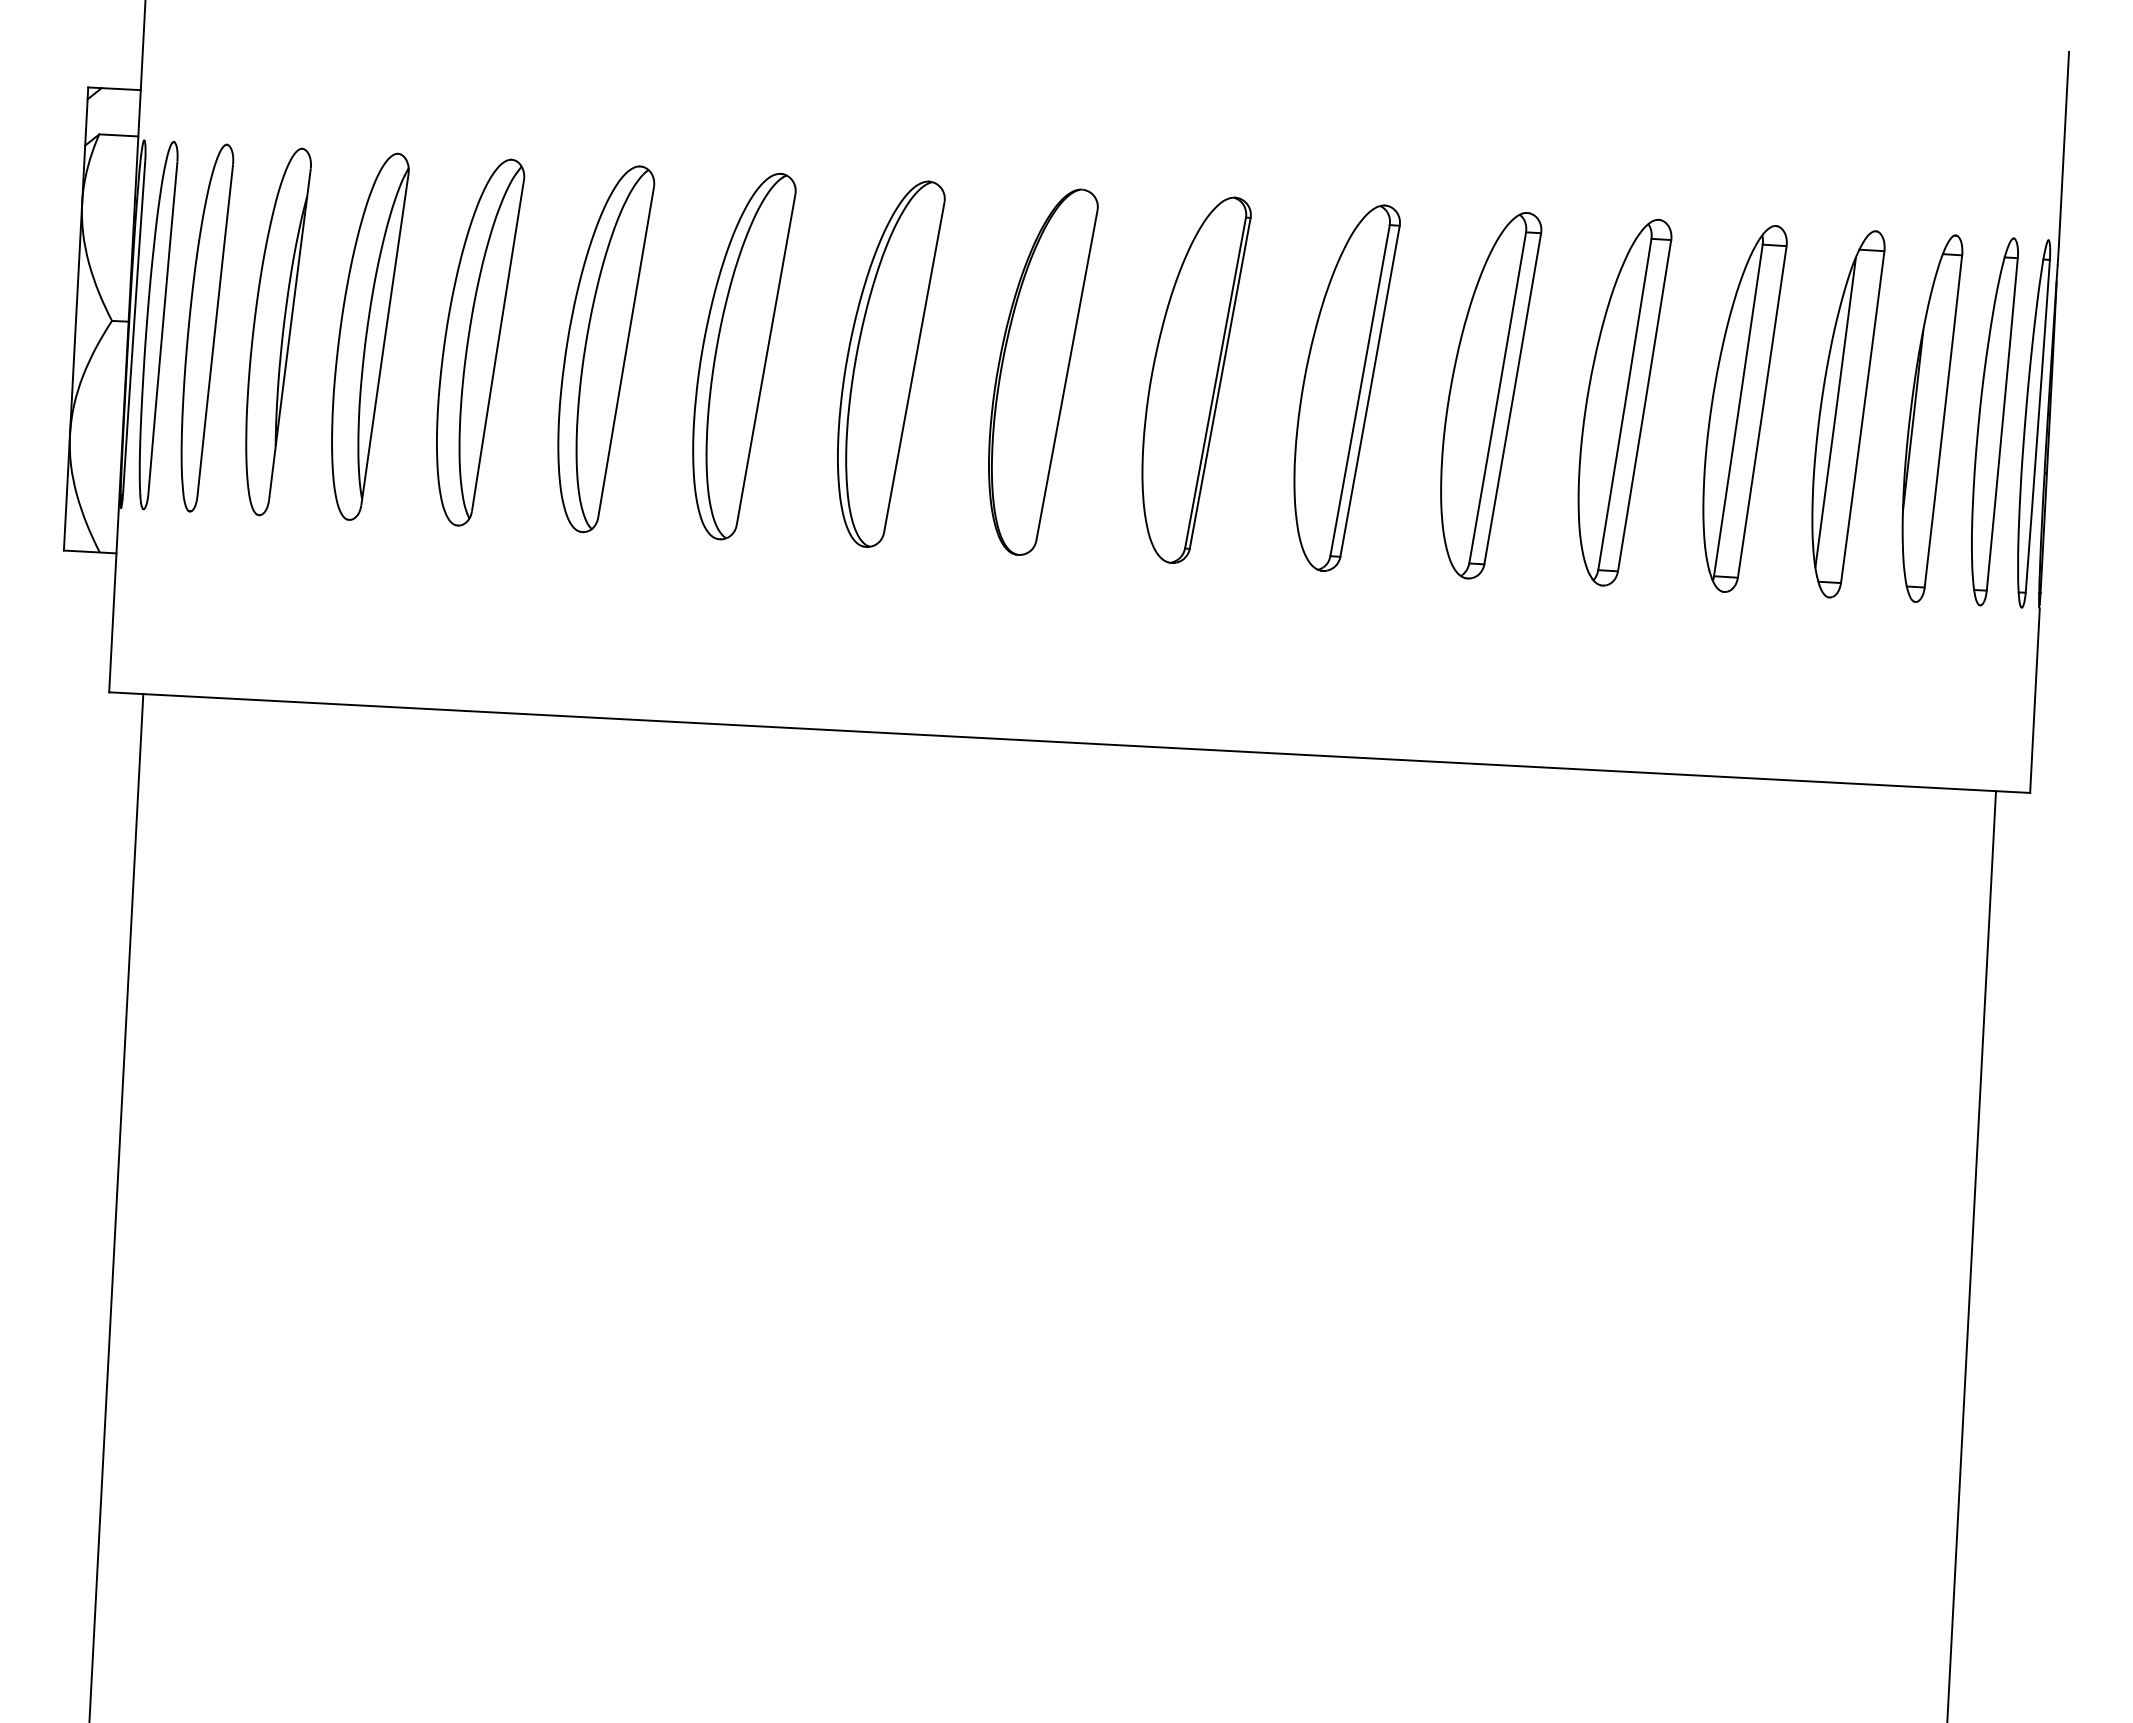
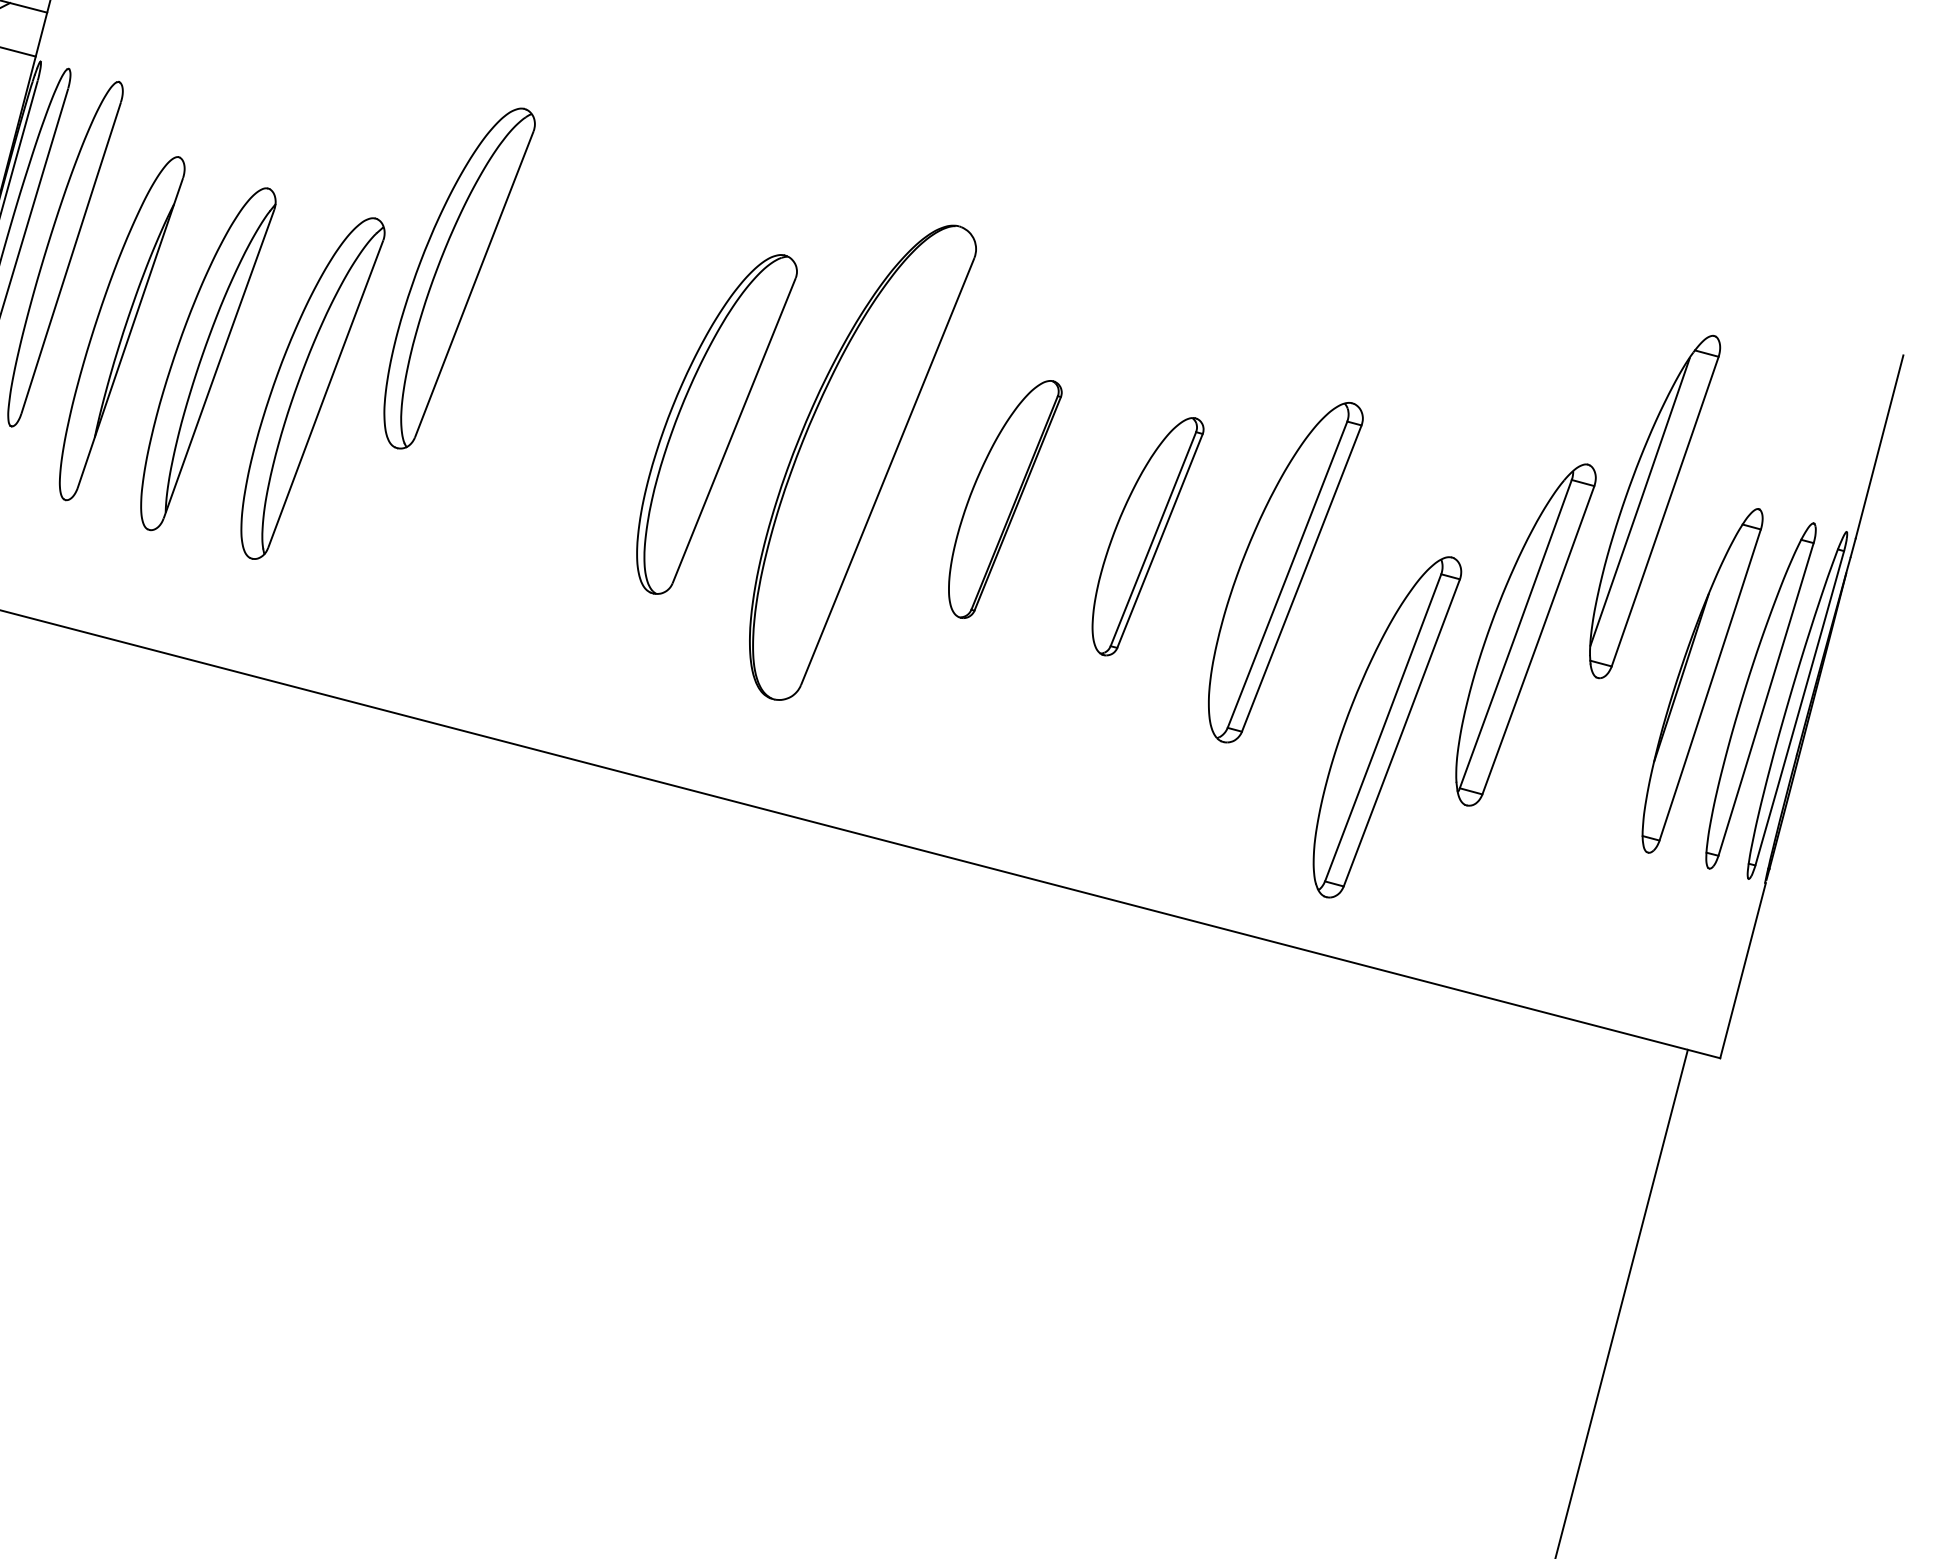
part: (278, 331) -> (120, 327), moved
part: (370, 336) -> (205, 358), moved
part: (480, 342) -> (309, 387), moved
part: (606, 349) -> (456, 277), moved
part: (744, 356) -> (573, 386), removed
part: (1043, 371) -> (857, 460), size x1.4
part: (1196, 379) -> (1002, 497), size x0.7
part: (1346, 387) -> (1144, 535), size x0.7
part: (1624, 402) -> (1383, 725), moved
part: (1848, 414) -> (1652, 506), moved

